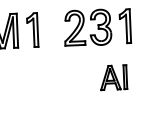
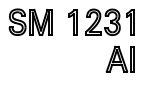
part: (31, 30) -> (72, 22), moved
part: (112, 76) -> (119, 58), size x1.43

